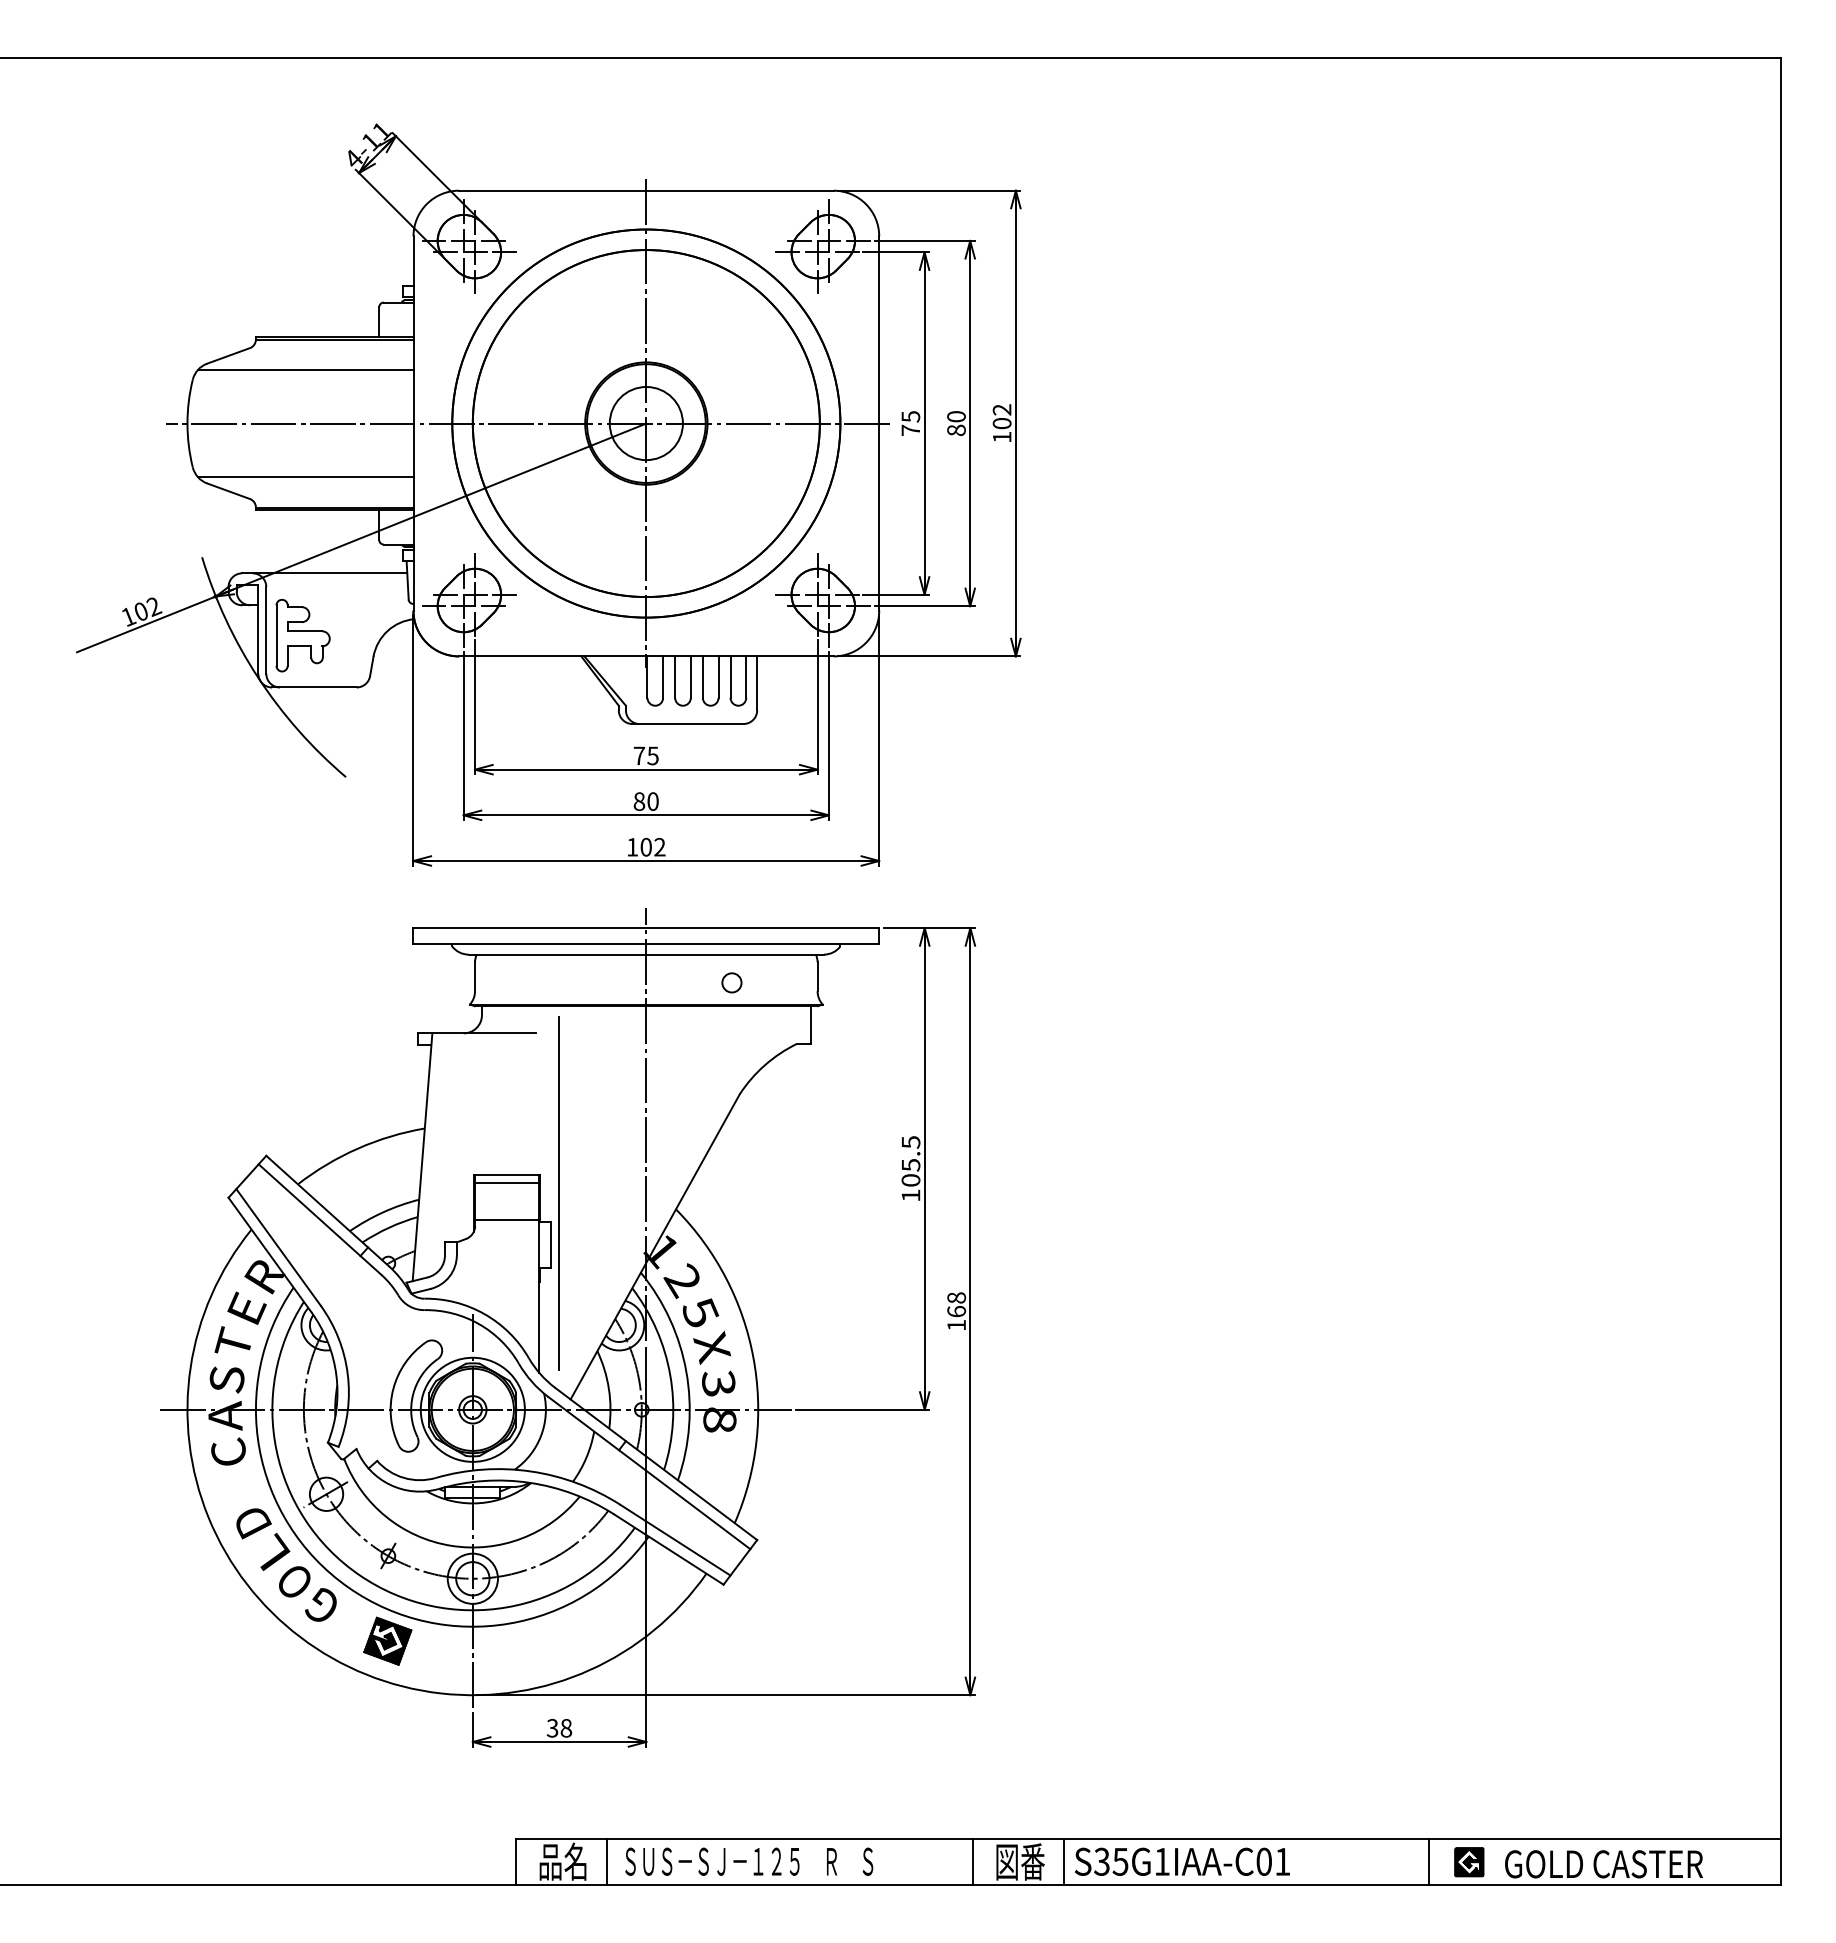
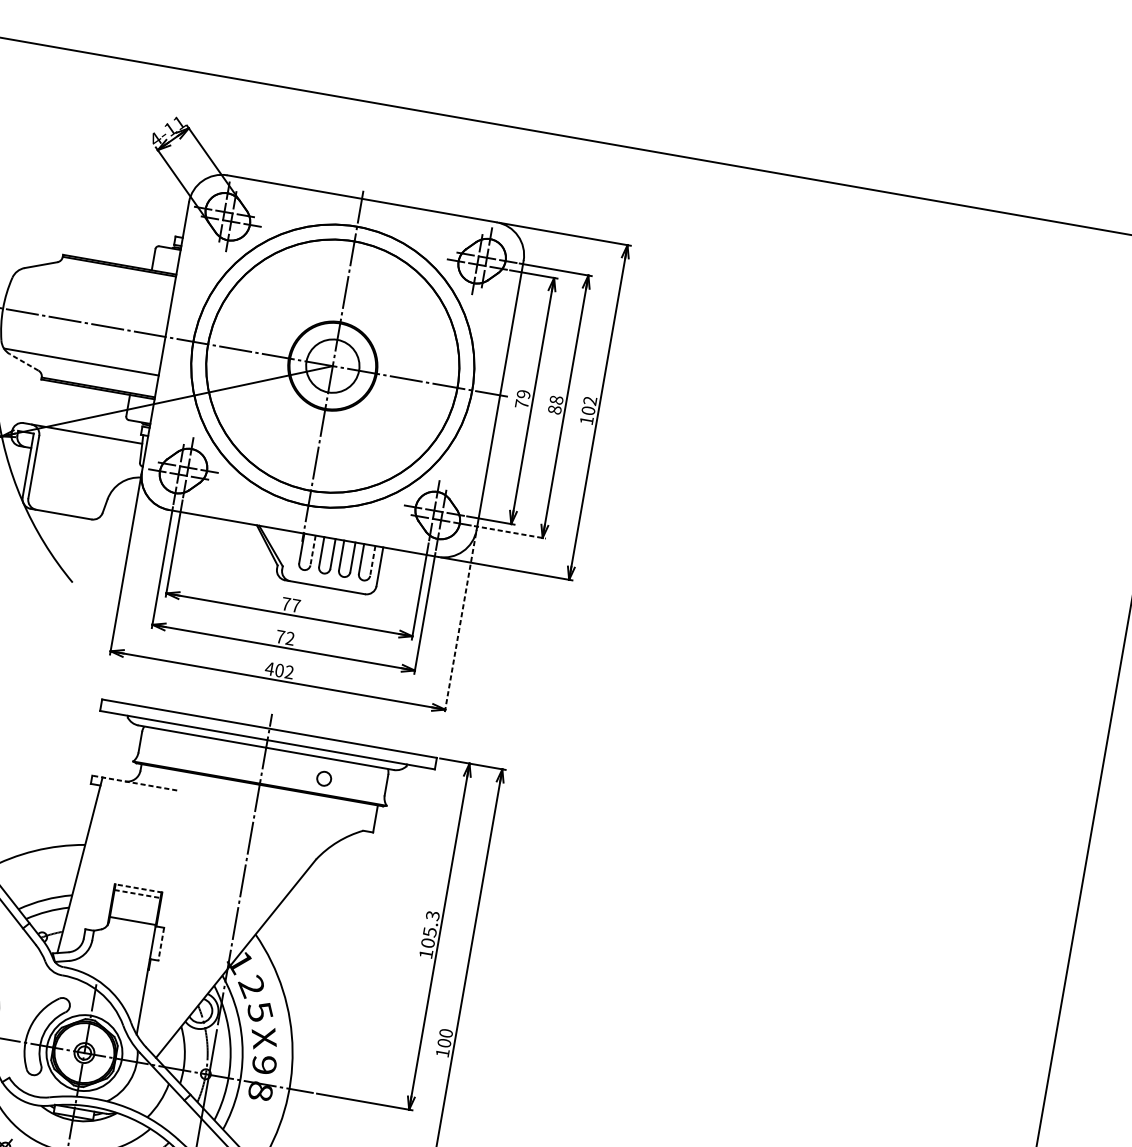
line: (305, 369) -> (94, 284), removed
text: (910, 416) -> (523, 394), 75 -> 79
text: (956, 416) -> (556, 399), 80 -> 88
line: (228, 491) -> (24, 362), solid -> dashed
line: (925, 606) -> (510, 532), solid -> dashed
part: (302, 635) -> (59, 475), removed
line: (663, 677) -> (313, 550), solid -> dashed
line: (746, 677) -> (372, 561), solid -> dashed
line: (879, 740) -> (460, 623), solid -> dashed
text: (652, 755) -> (295, 605), 75 -> 77
text: (645, 801) -> (284, 637), 80 -> 72
text: (632, 847) -> (269, 669), 102 -> 402
line: (476, 1033) -> (134, 783), solid -> dashed
text: (910, 1142) -> (432, 915), 105.5 -> 105.3
line: (506, 1174) -> (138, 888), solid -> dashed
line: (507, 1182) -> (137, 894), solid -> dashed
line: (559, 1193) -> (173, 908), removed
line: (550, 1244) -> (161, 944), solid -> dashed
text: (956, 1304) -> (445, 1038), 168 -> 100
text: (718, 1383) -> (264, 1064), 3 -> 9

